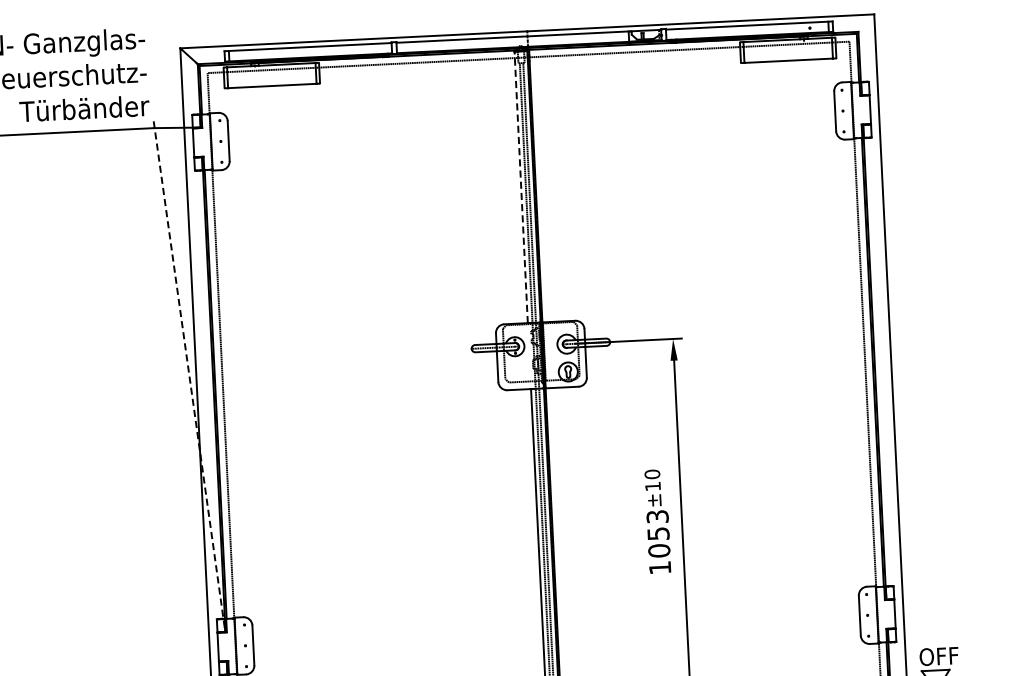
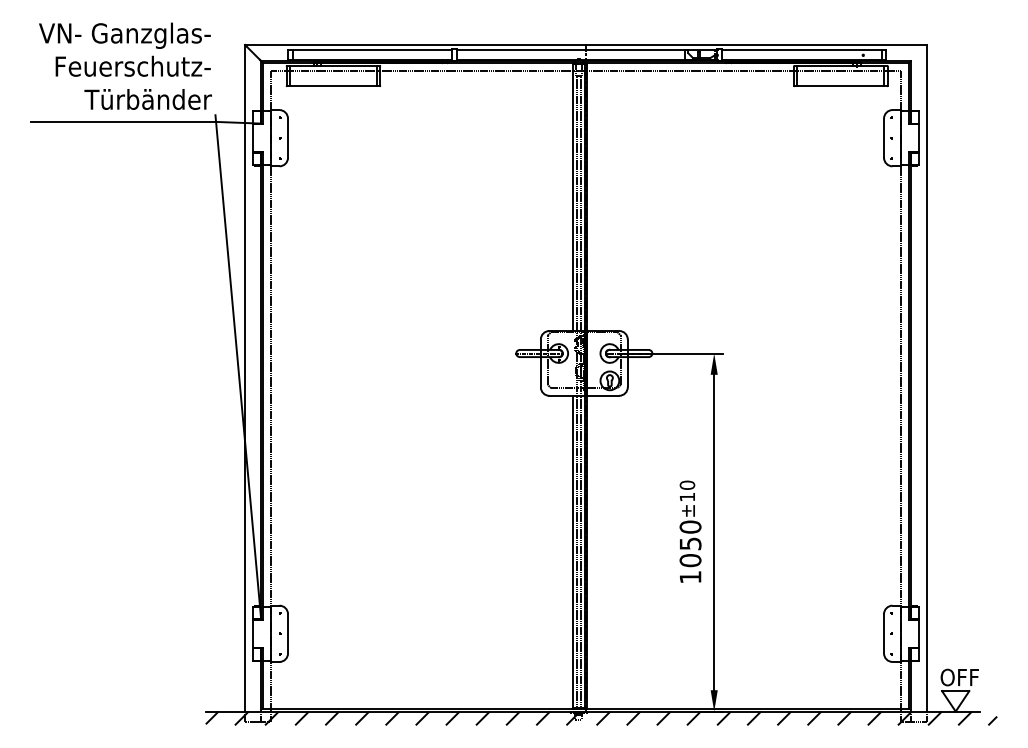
line: (521, 187) -> (572, 197), dashed -> solid
line: (189, 376) -> (238, 367), dashed -> solid
text: (657, 516) -> (690, 526), 1053 -> 1050

